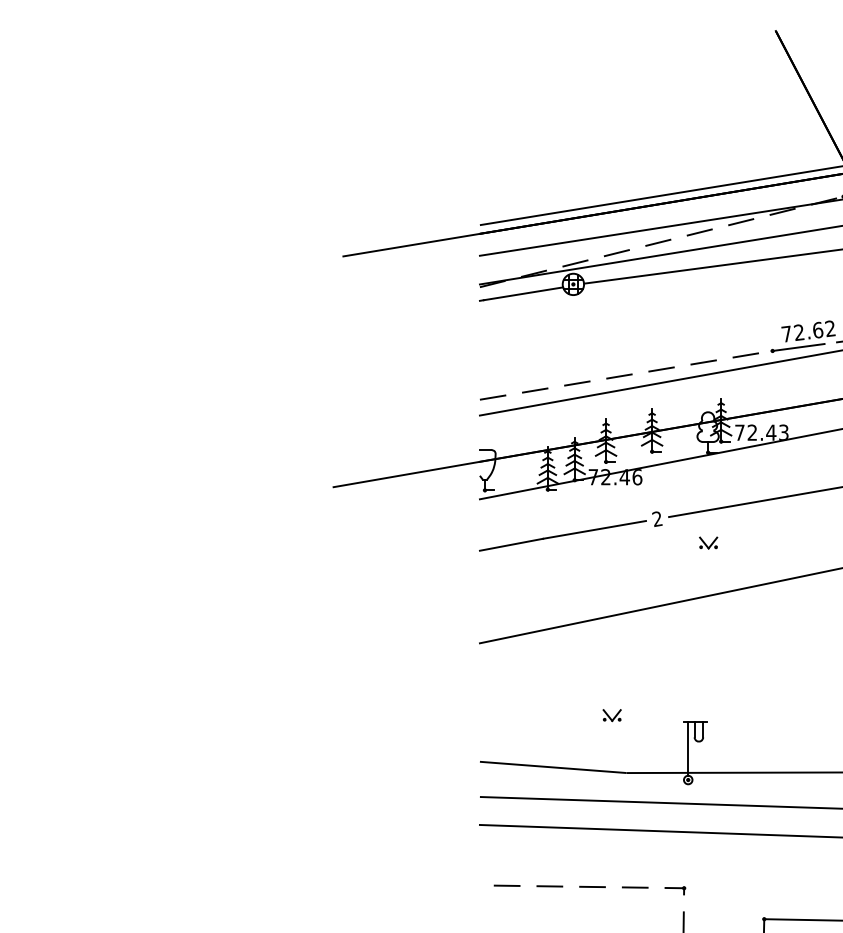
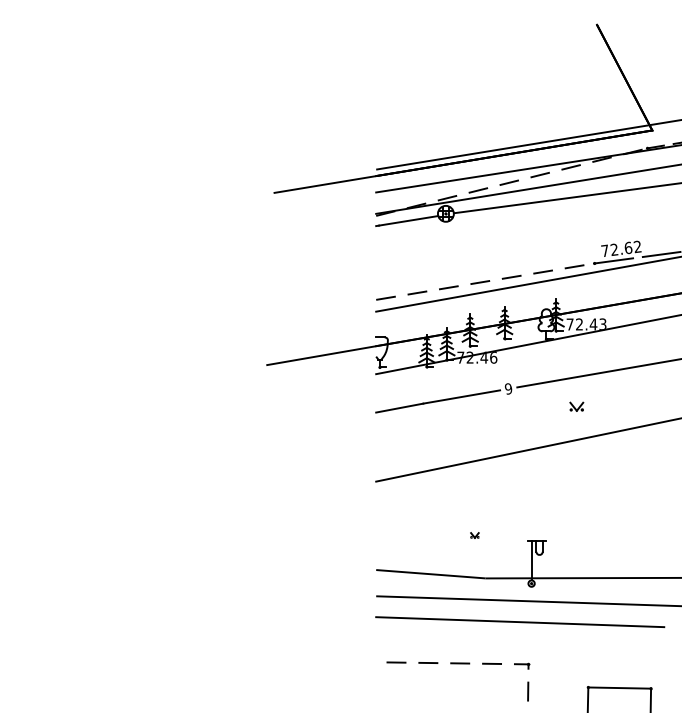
text: (657, 518) -> (508, 388), 2 -> 9
part: (708, 542) -> (576, 406), moved
part: (611, 715) -> (474, 535), size x0.6

